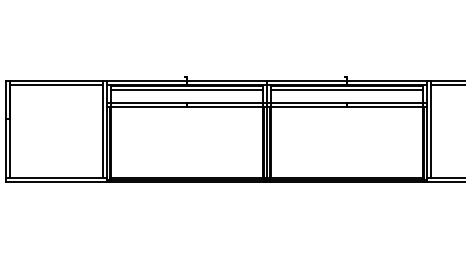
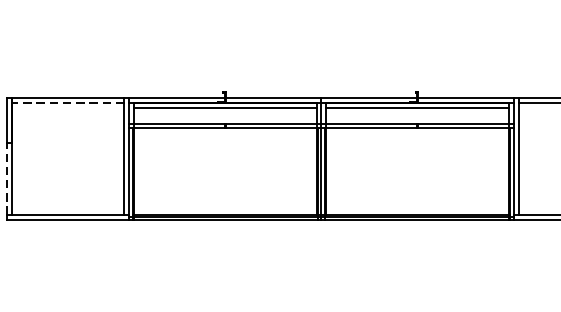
line: (56, 85) -> (68, 103), solid -> dashed
line: (5, 148) -> (6, 178), solid -> dashed

